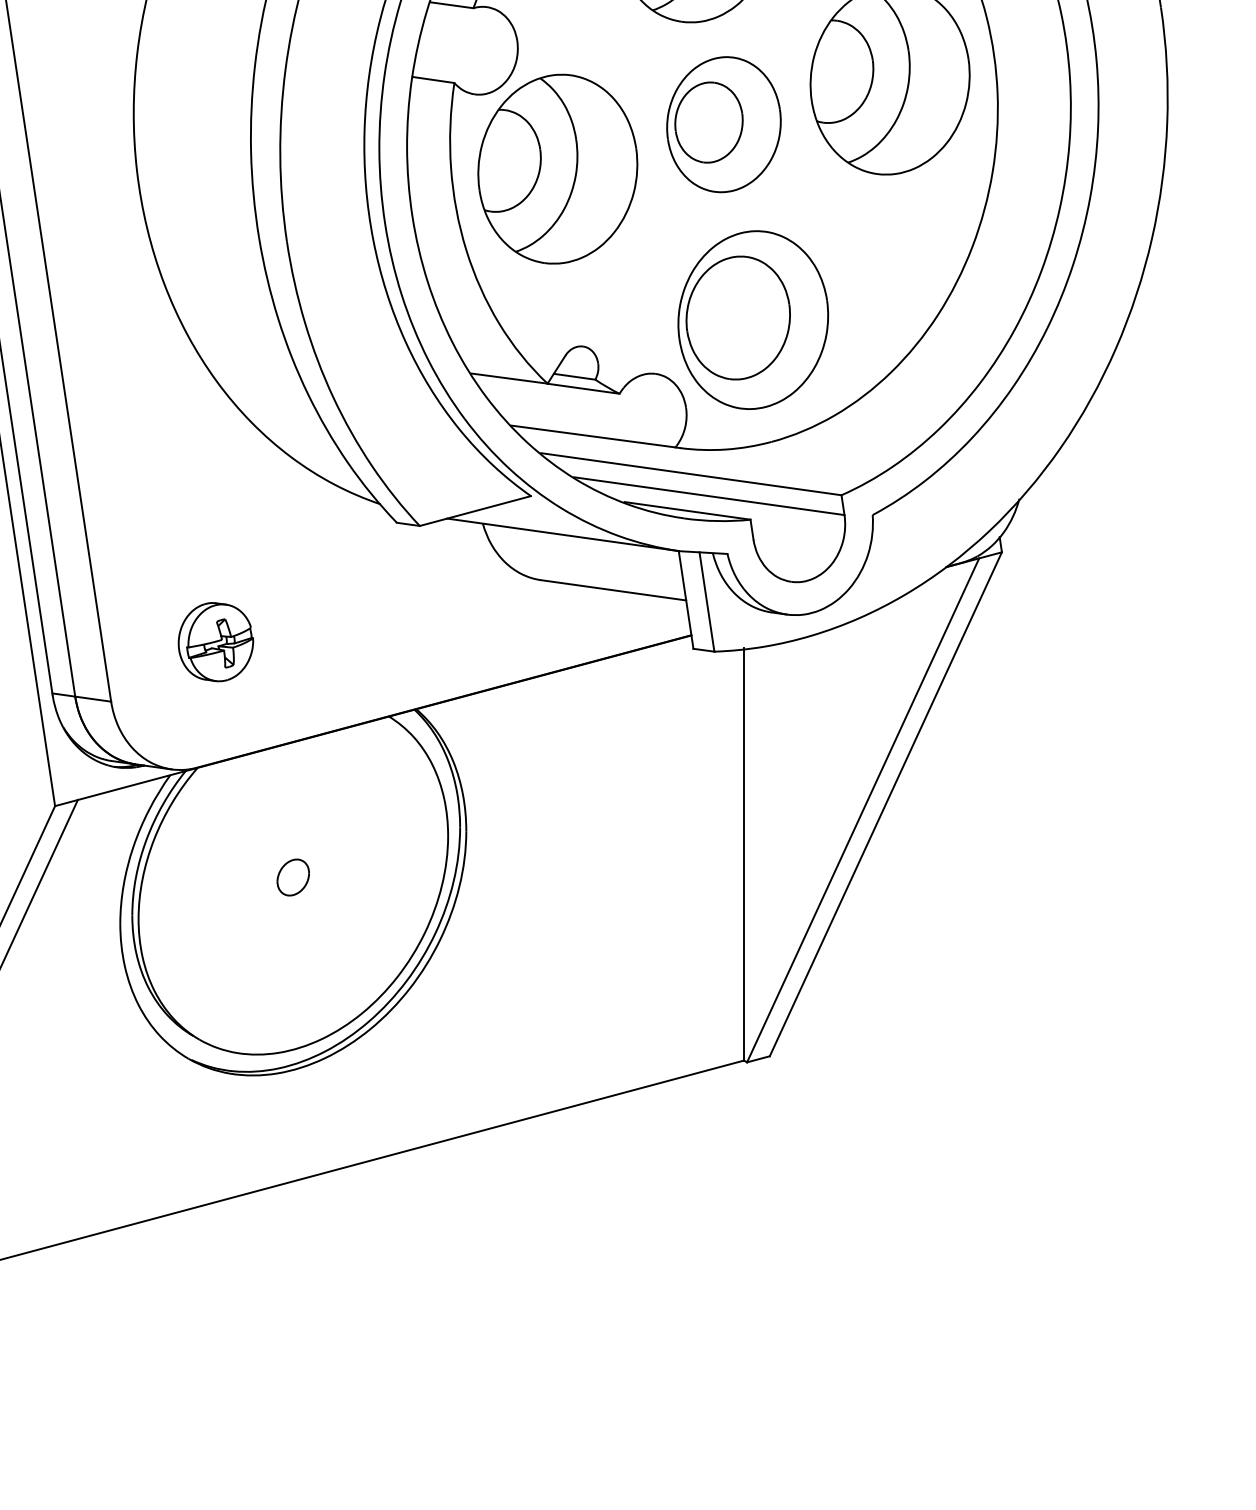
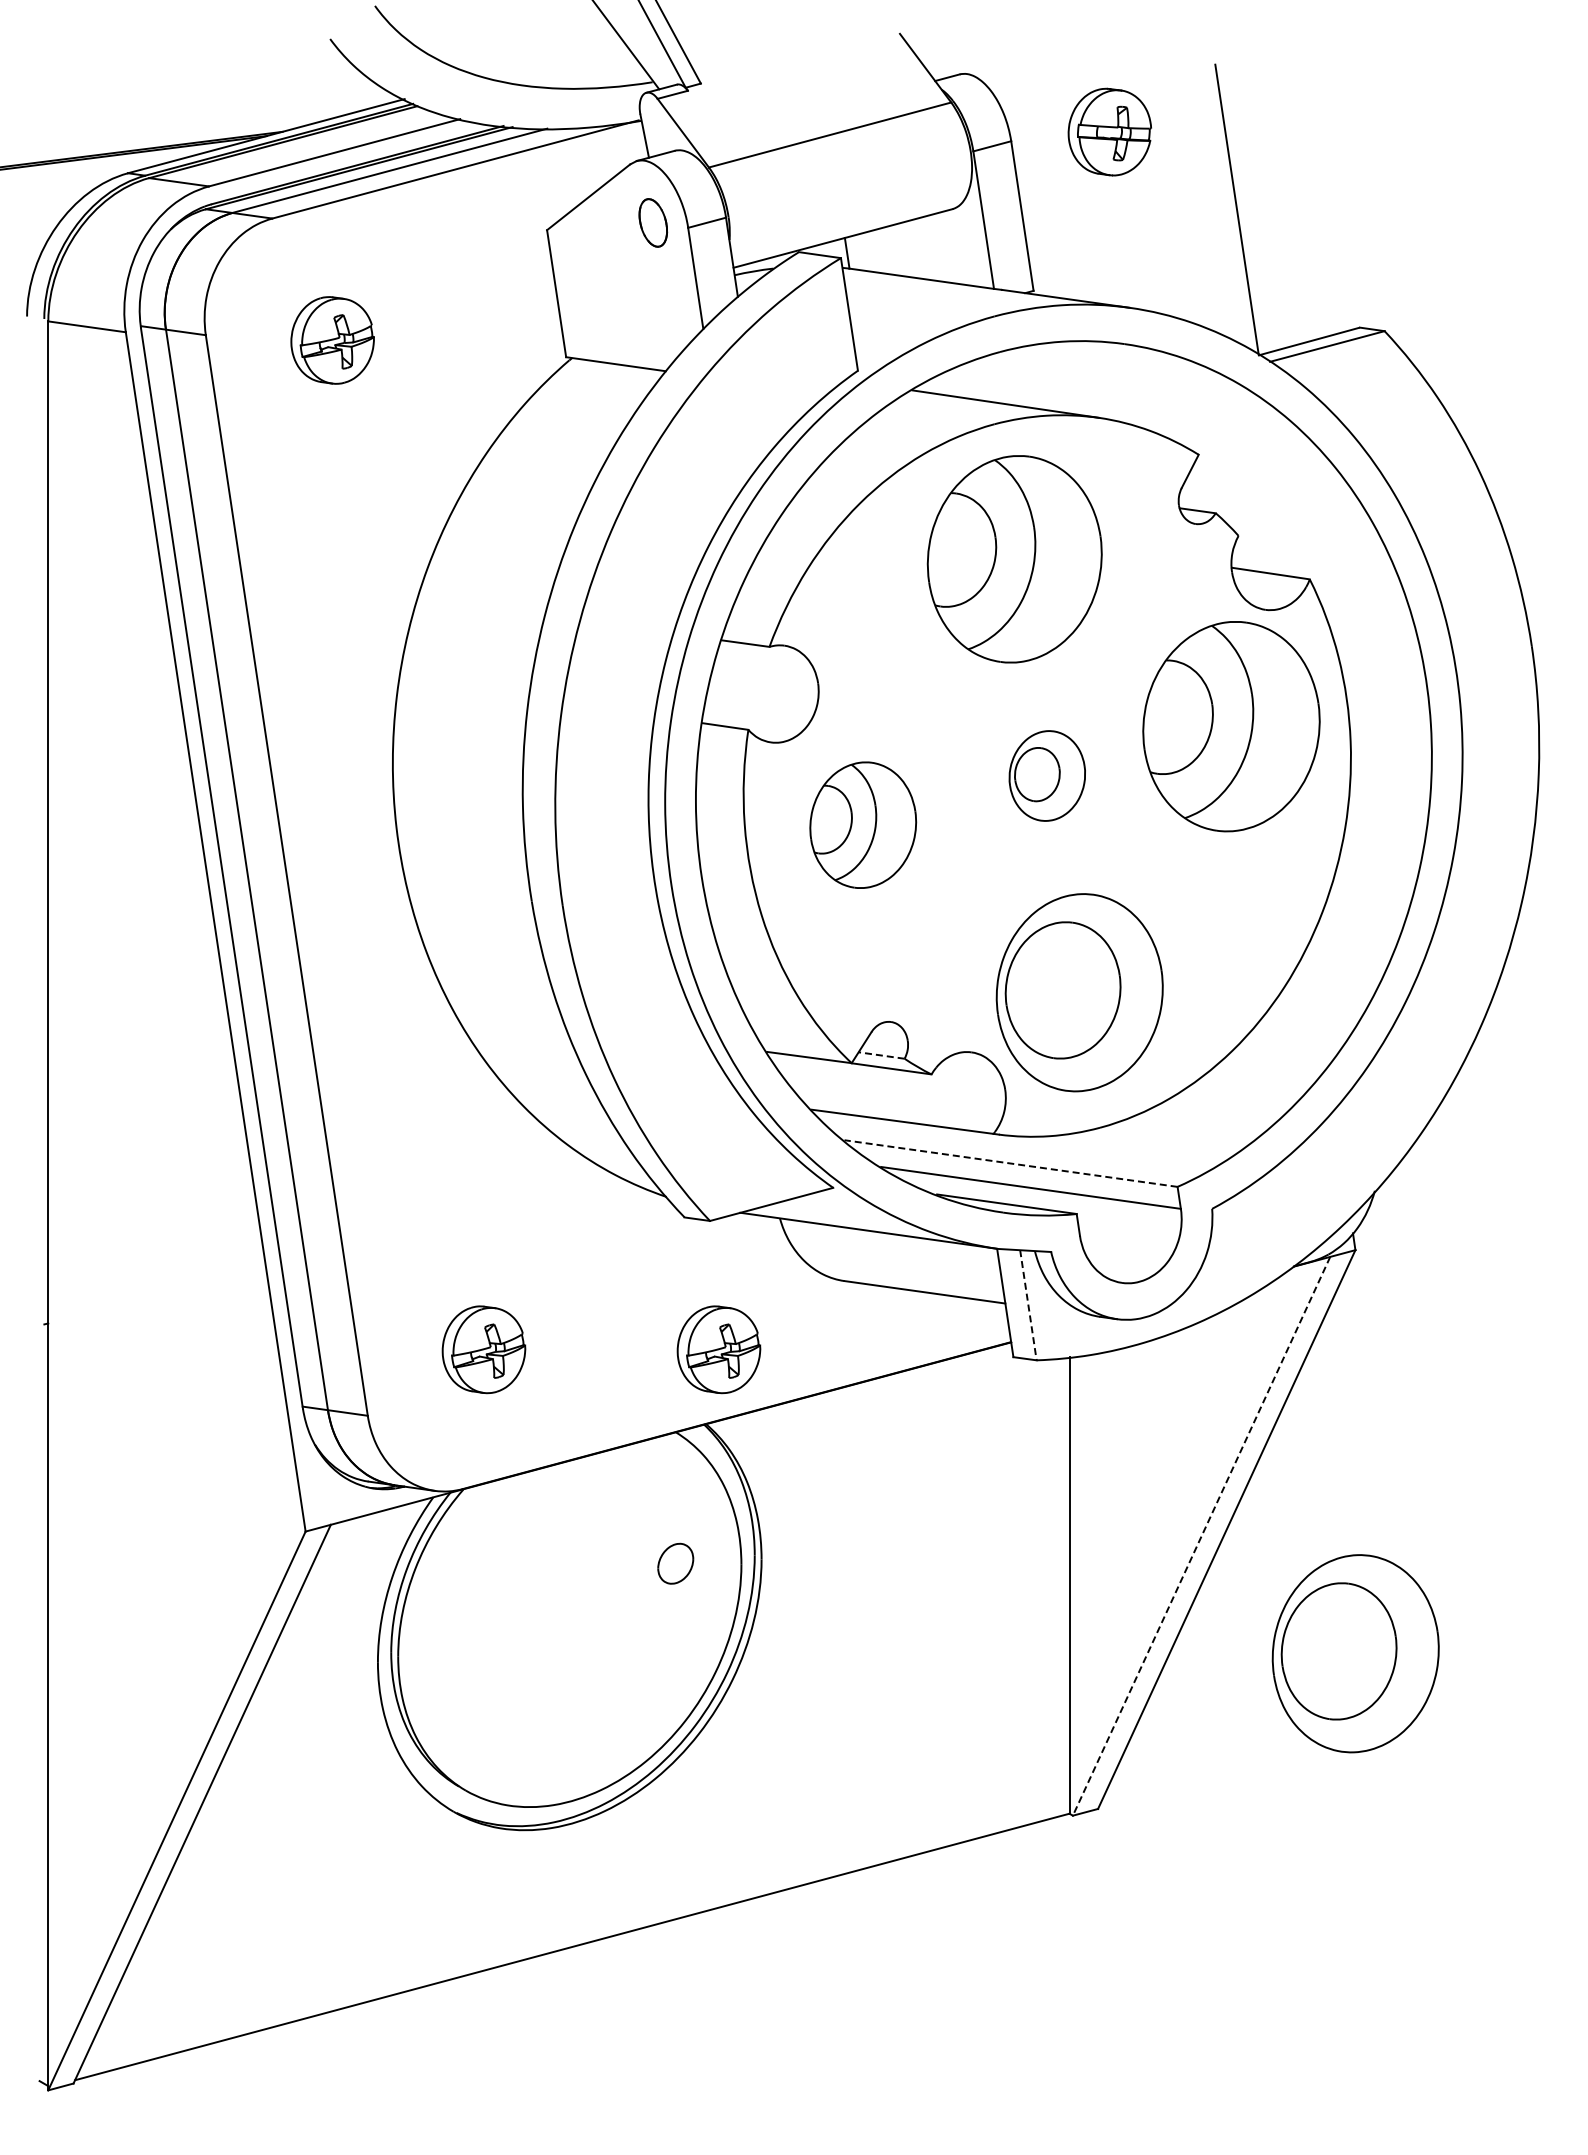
part: (724, 124) -> (1047, 775), size x0.6
part: (558, 168) -> (863, 824), size x0.6
line: (574, 376) -> (881, 1055), solid -> dashed
line: (690, 474) -> (1010, 1163), solid -> dashed
line: (707, 602) -> (1028, 1305), solid -> dashed
part: (427, 641) -> (718, 1349), added
line: (863, 810) -> (1201, 1536), solid -> dashed
part: (293, 877) -> (675, 1563), moved
part: (1001, 916) -> (1355, 1653), added

